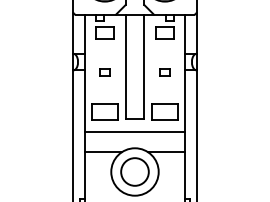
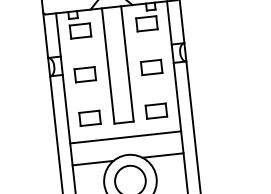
part: (104, 71) -> (84, 73), size x1.67
part: (164, 71) -> (150, 66), size x1.67
part: (104, 111) -> (89, 117), size x0.71
part: (164, 111) -> (155, 110), size x0.71

